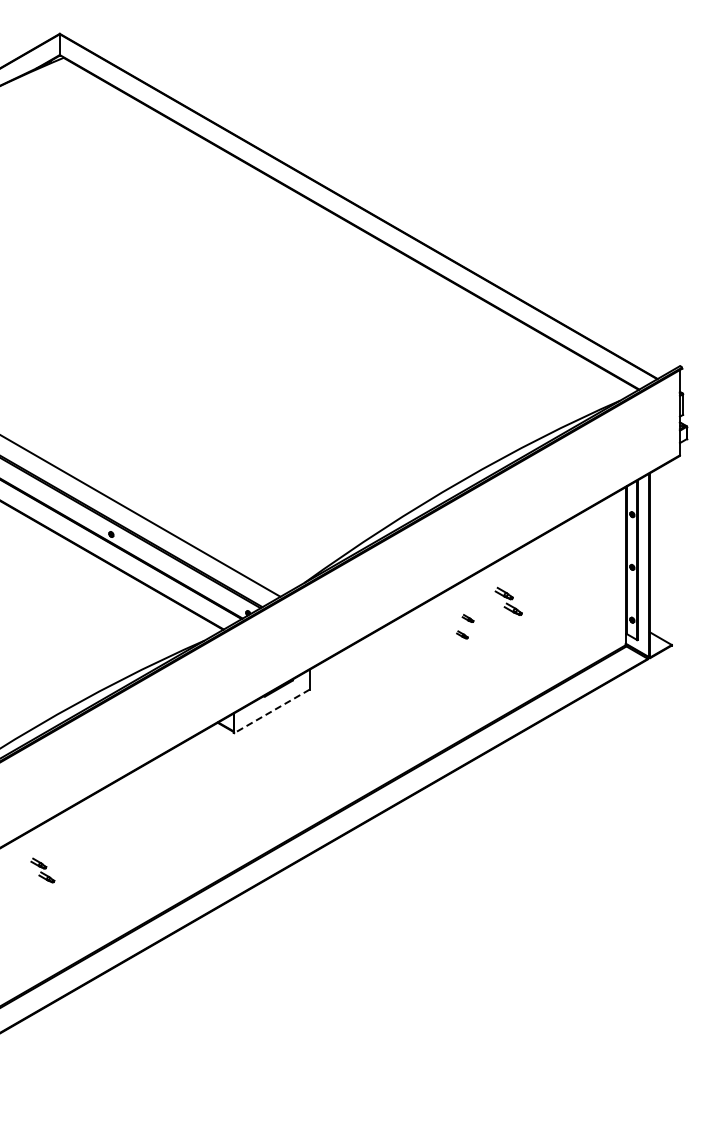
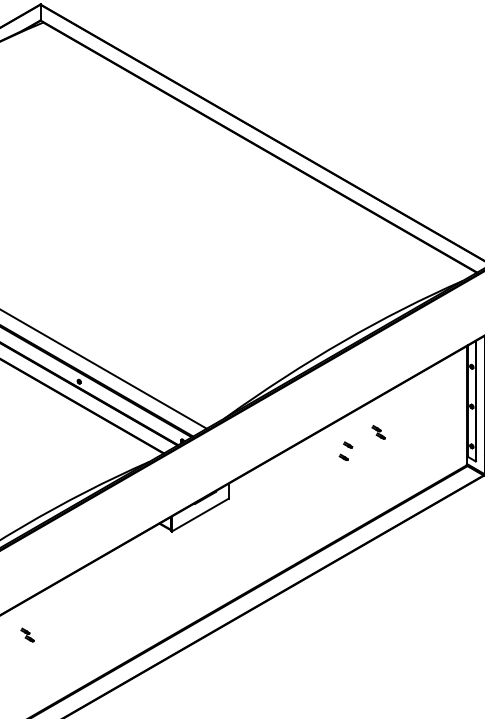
part: (508, 601) -> (378, 432), size x0.62
line: (272, 711) -> (200, 515), dashed -> solid
part: (42, 870) -> (27, 634), size x0.71

